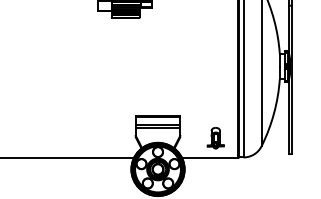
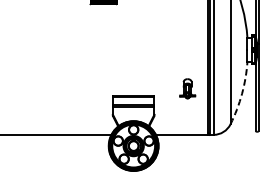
arc: (274, 113) -> (242, 93), solid -> dashed
part: (215, 138) -> (187, 89), moved

